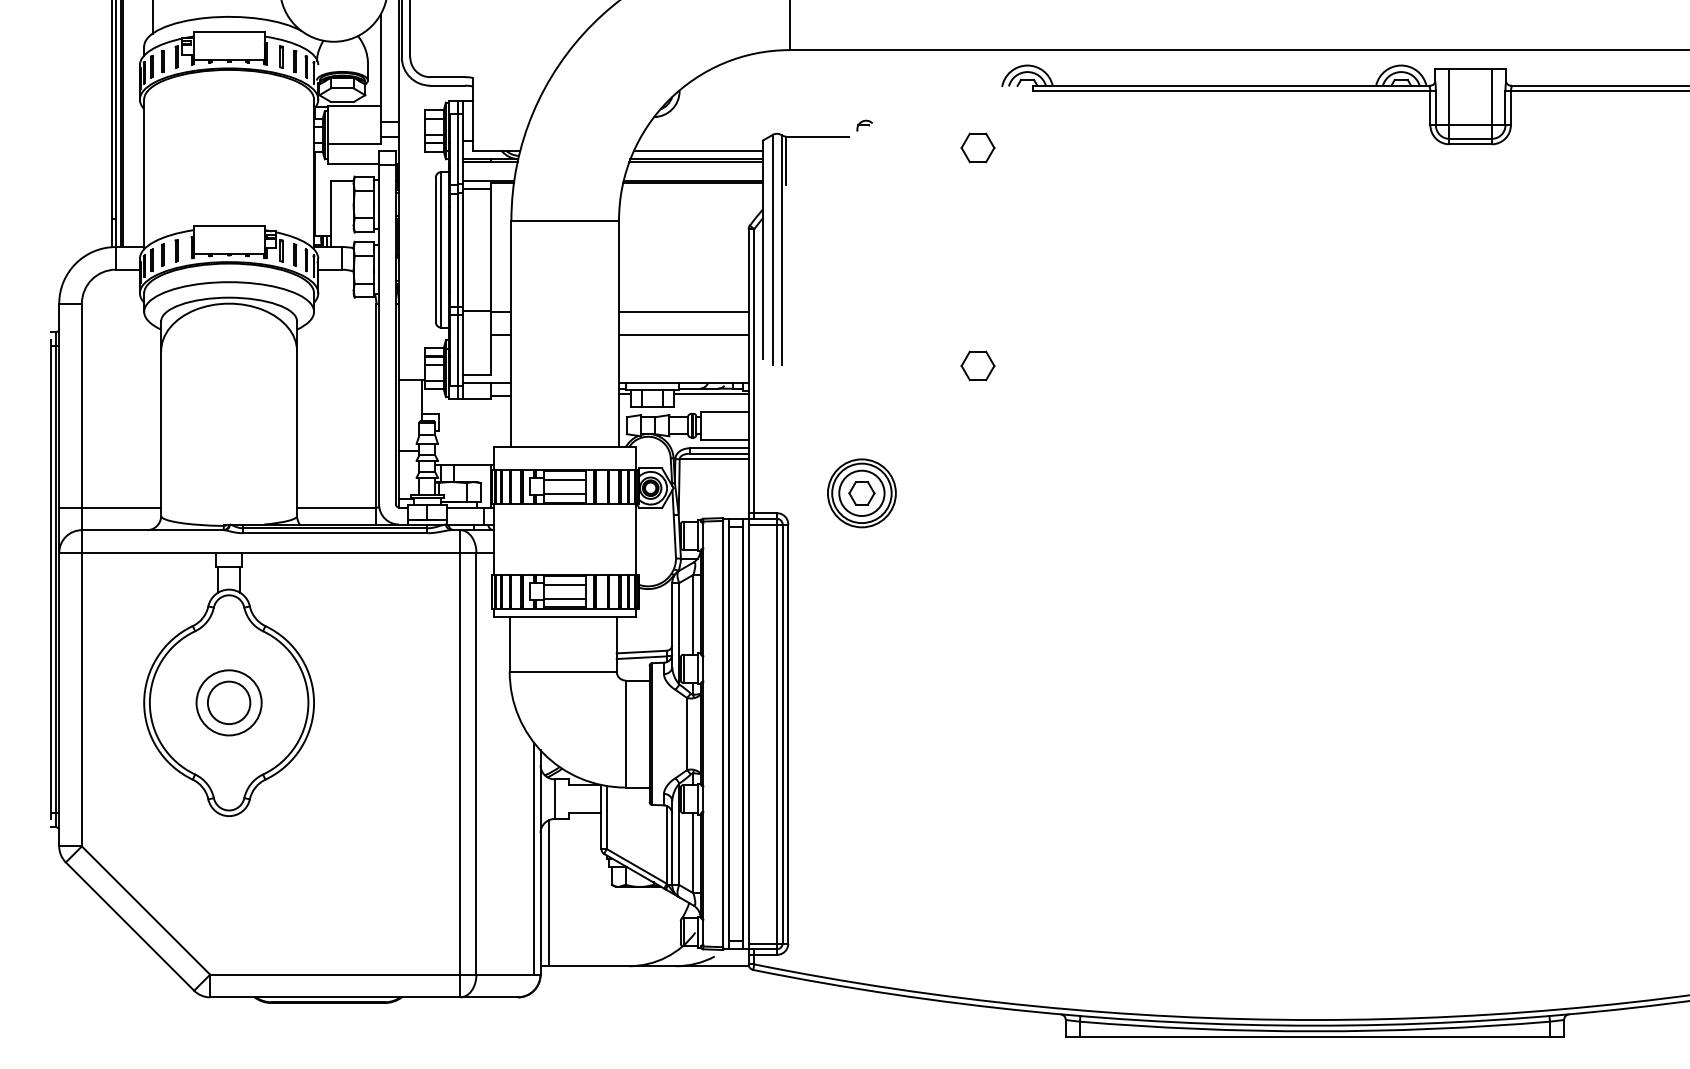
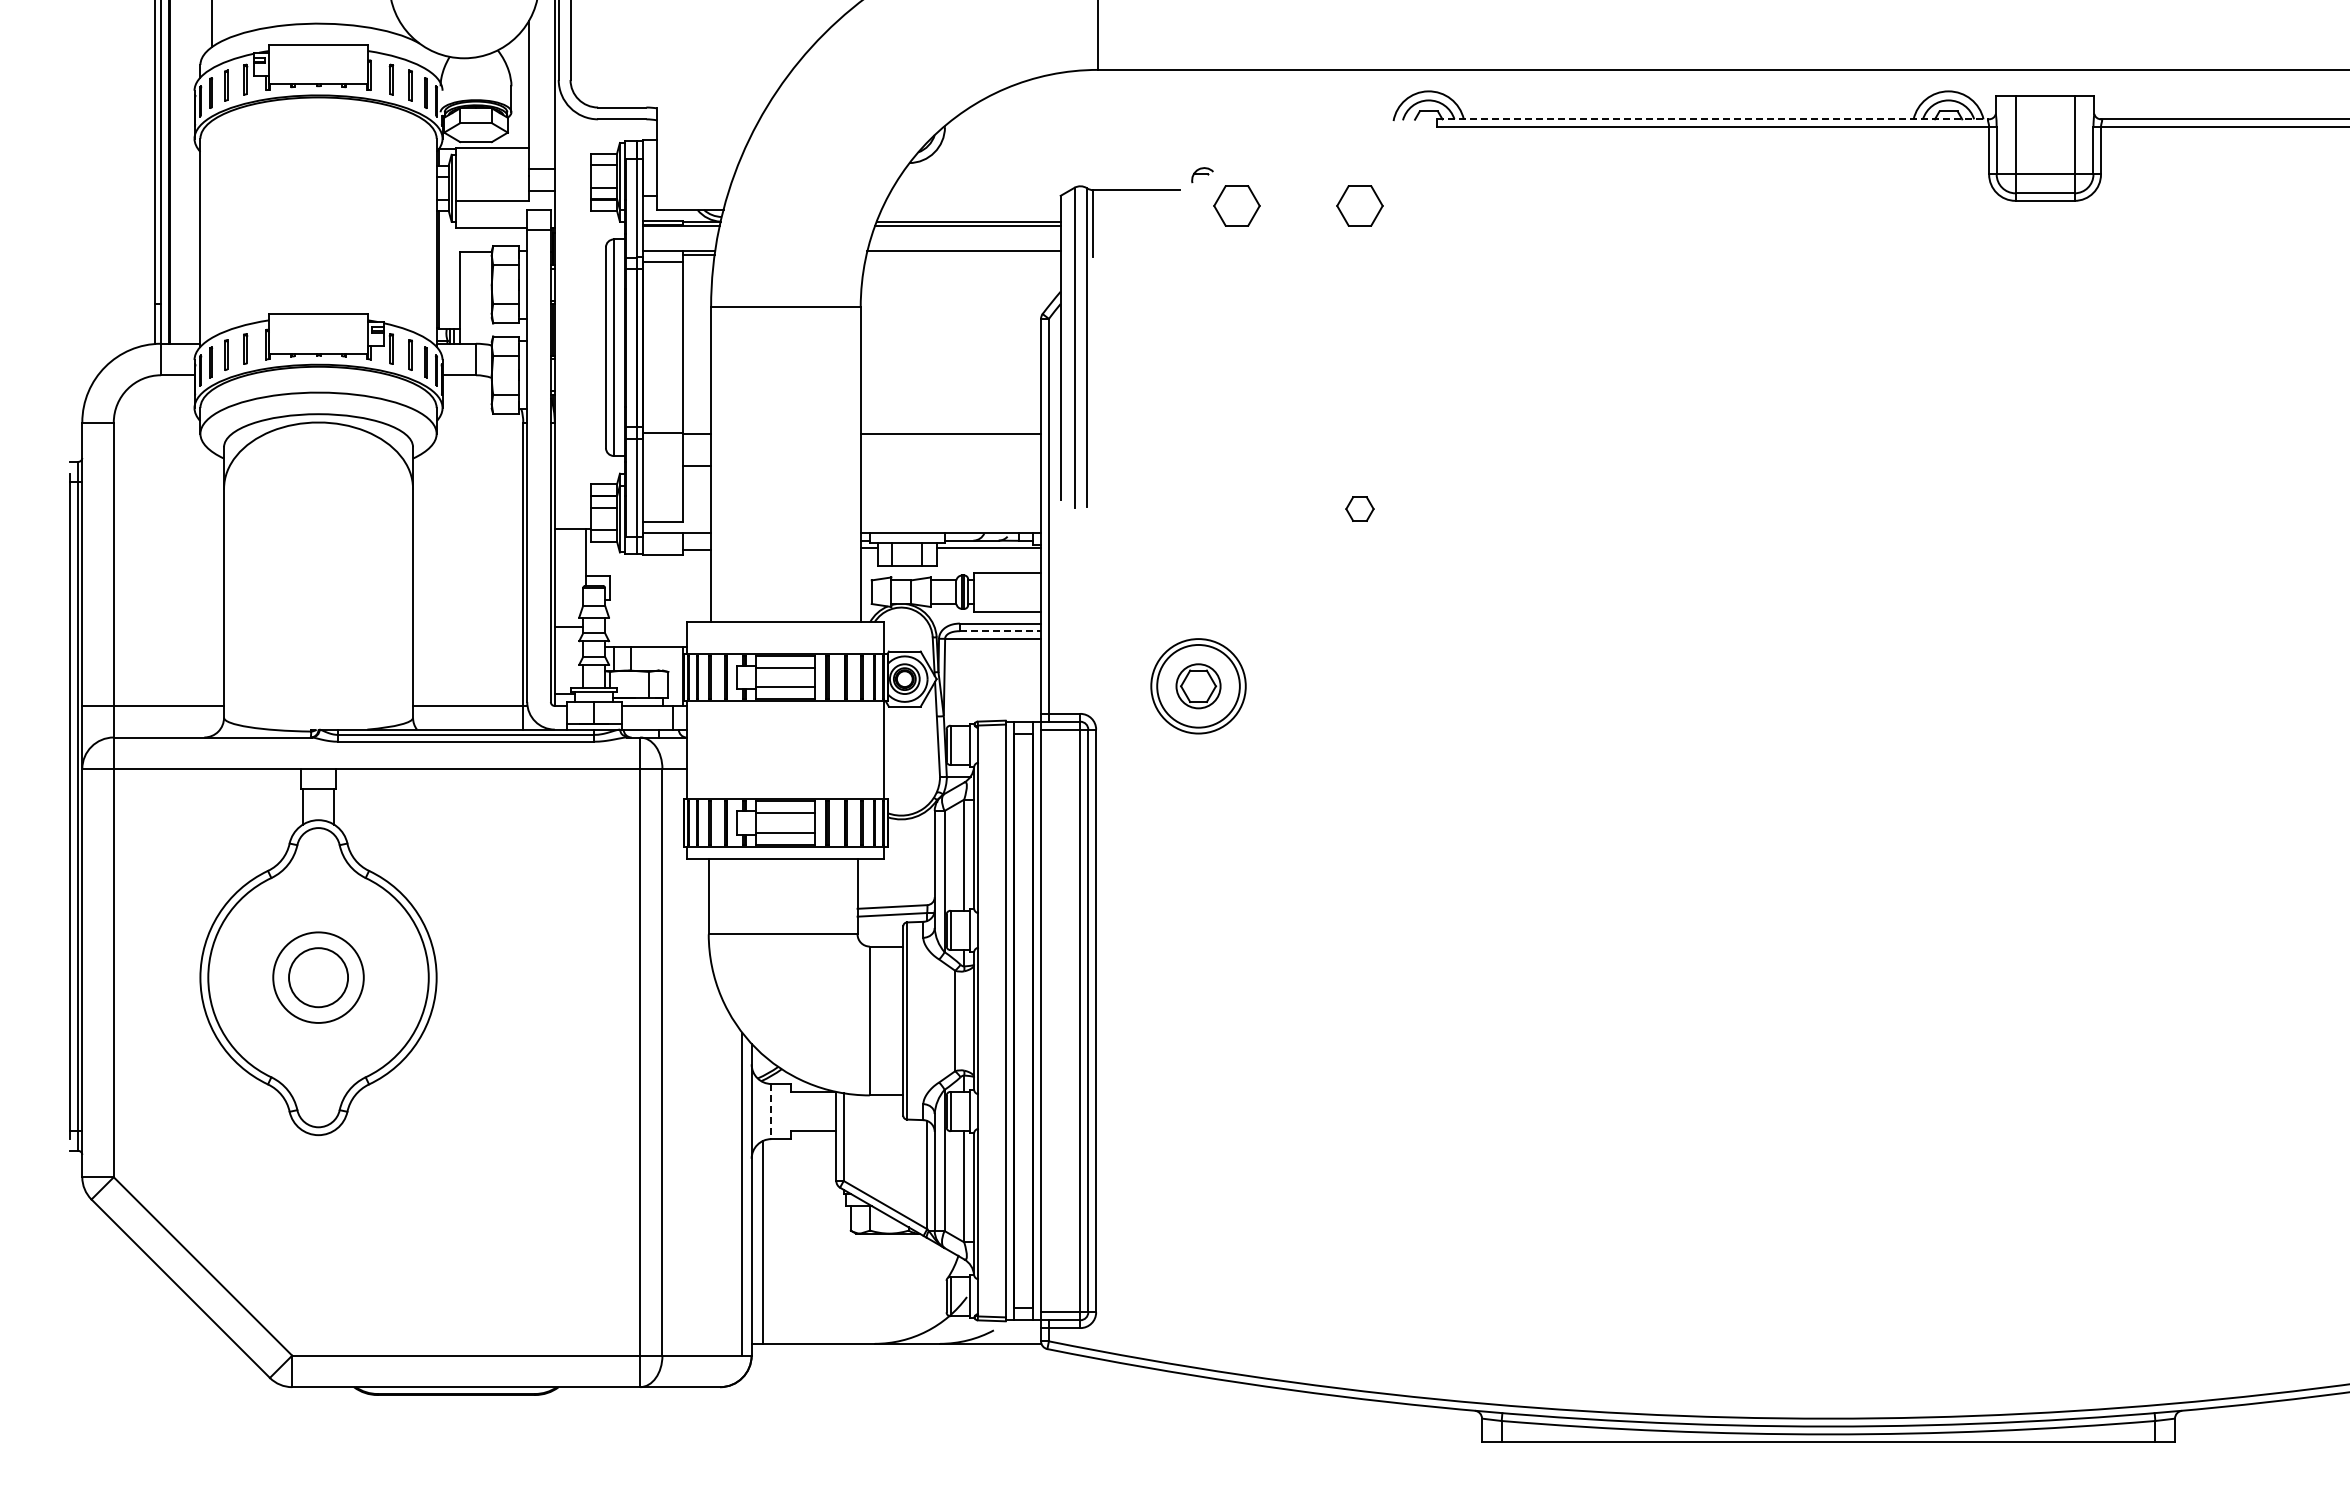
line: (1232, 85) -> (1713, 119), solid -> dashed
part: (889, 147) -> (1236, 205), added
line: (697, 150) -> (970, 209), removed
line: (692, 183) -> (963, 255), removed
line: (683, 334) -> (950, 465), removed
part: (977, 365) -> (1359, 508), size x0.6
line: (719, 453) -> (1000, 631), solid -> dashed
circle: (861, 492) -> (1198, 685), size x0.7
line: (554, 799) -> (771, 1111), solid -> dashed

